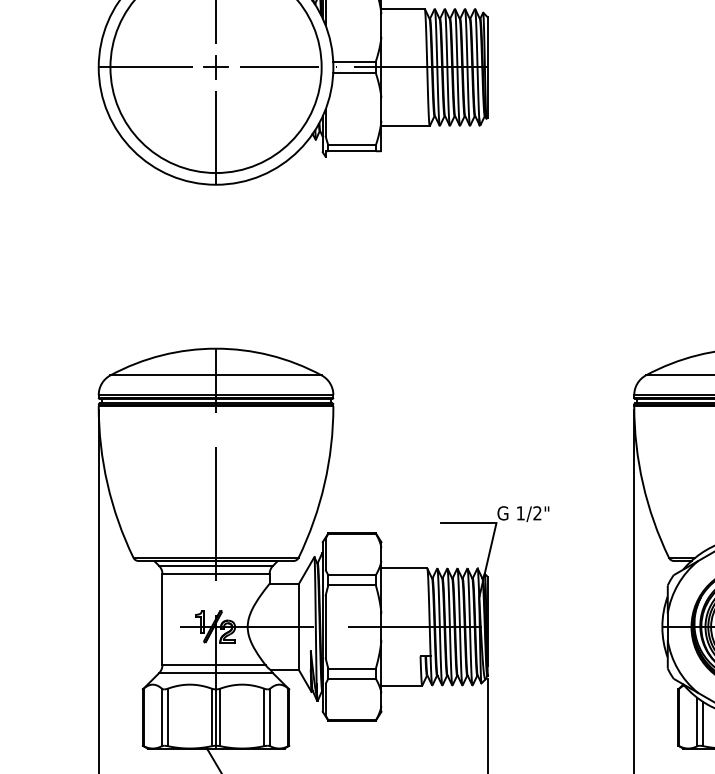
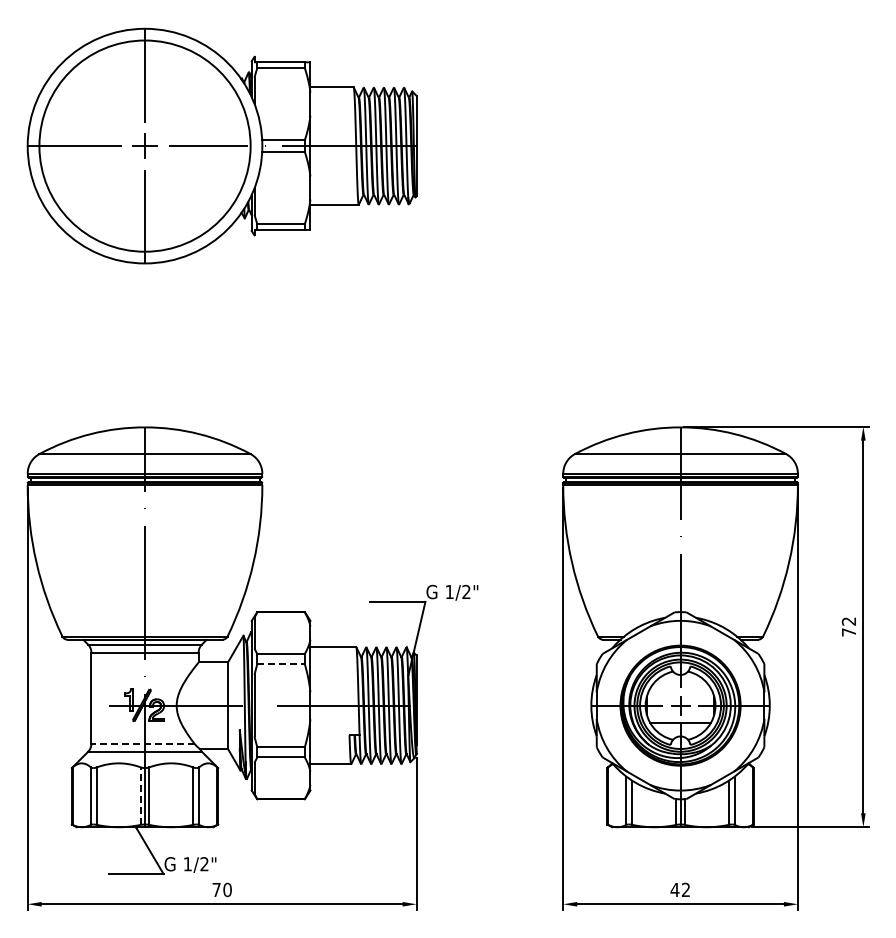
line: (352, 585) -> (281, 664), solid -> dashed
line: (214, 664) -> (143, 743), solid -> dashed
line: (211, 717) -> (140, 796), solid -> dashed

